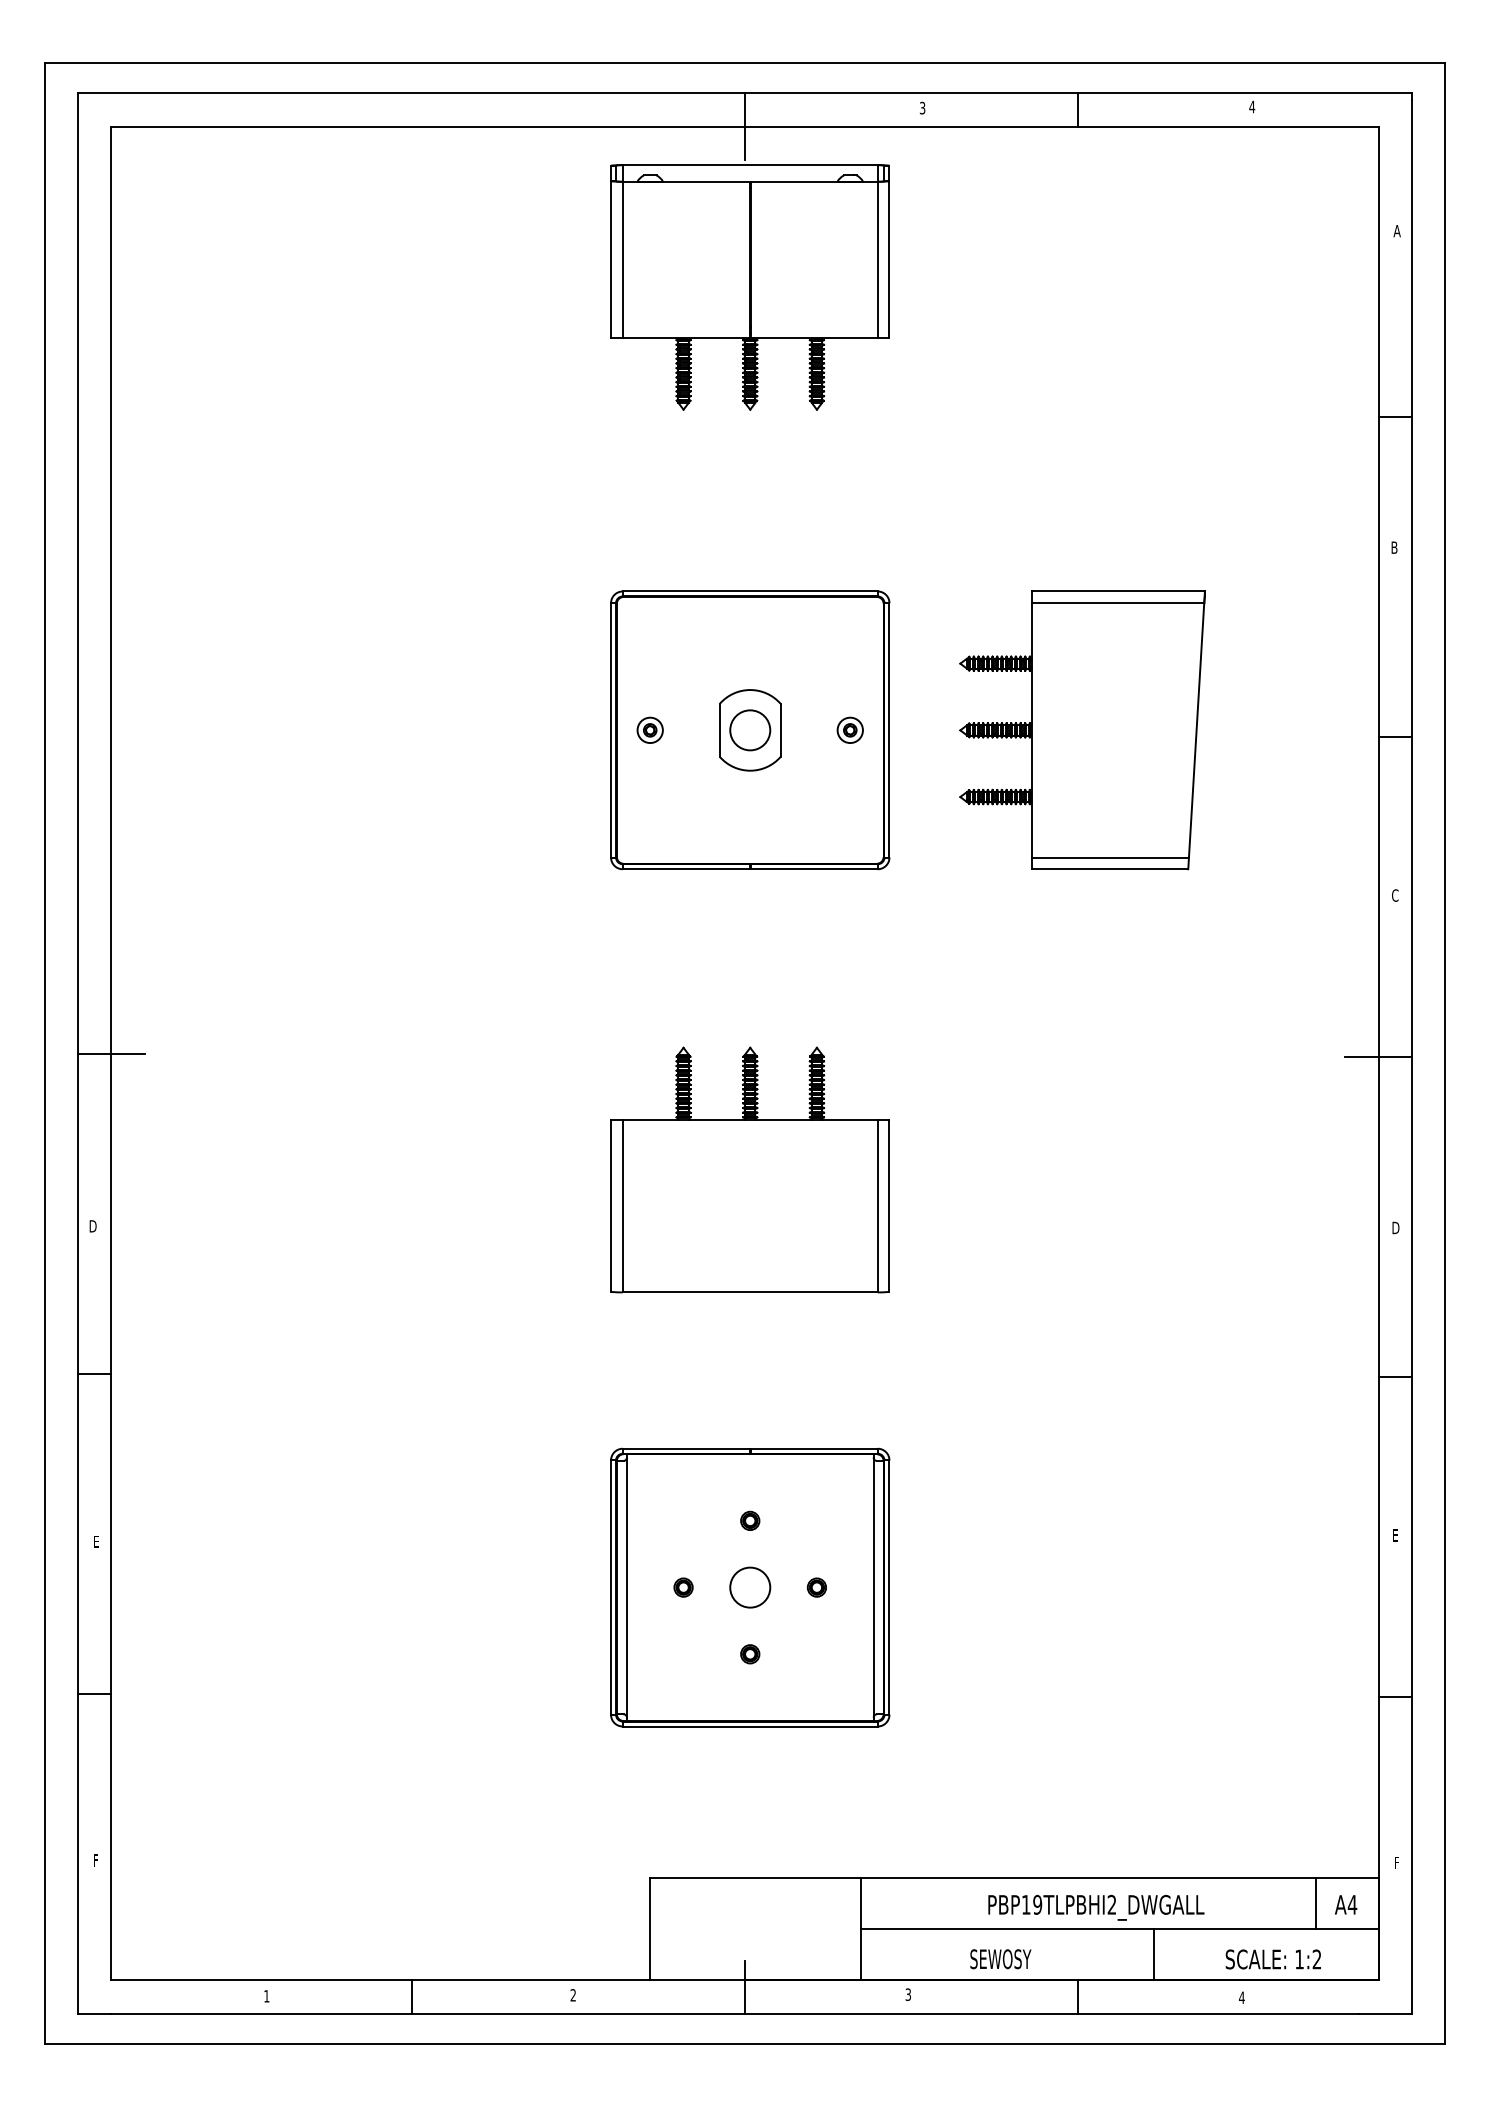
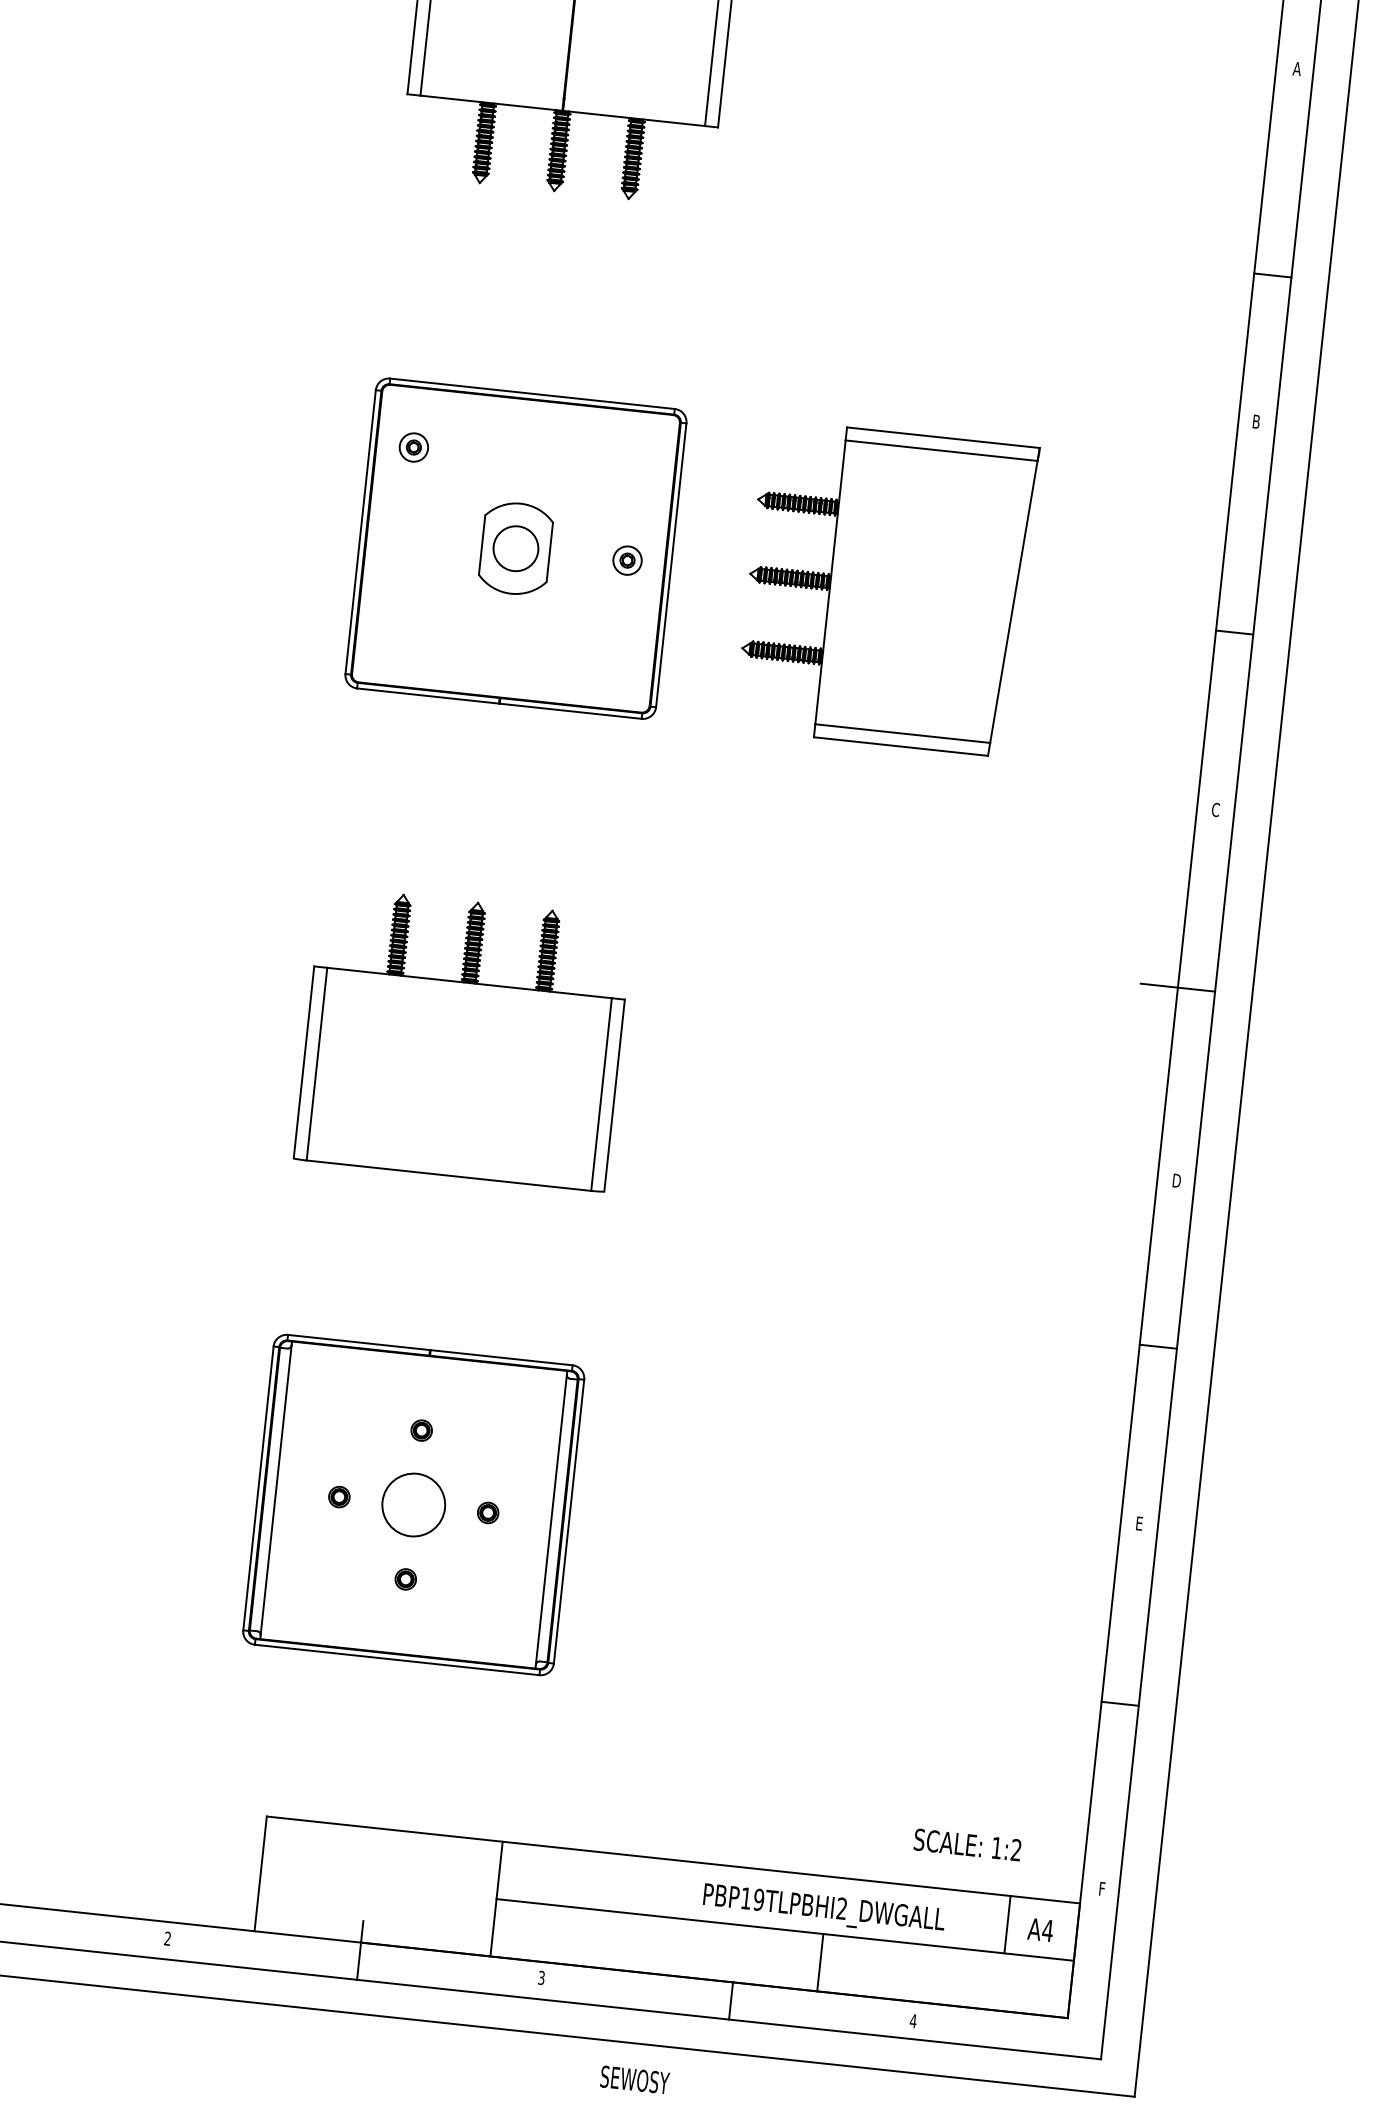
part: (649, 729) -> (413, 446), moved
circle: (750, 1587) -> (414, 1504), size x1.4
text: (1096, 1907) -> (824, 1909), moved
text: (1000, 1959) -> (634, 2080), moved
text: (1272, 1959) -> (966, 1844), moved

